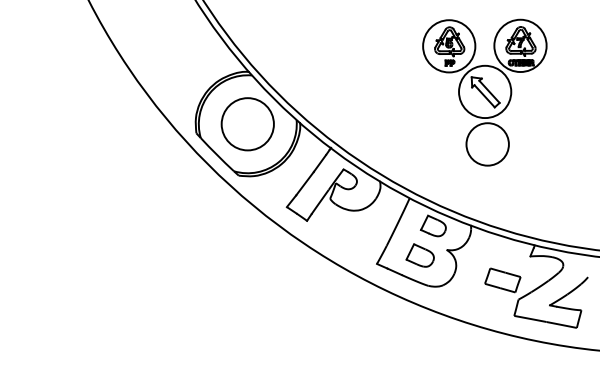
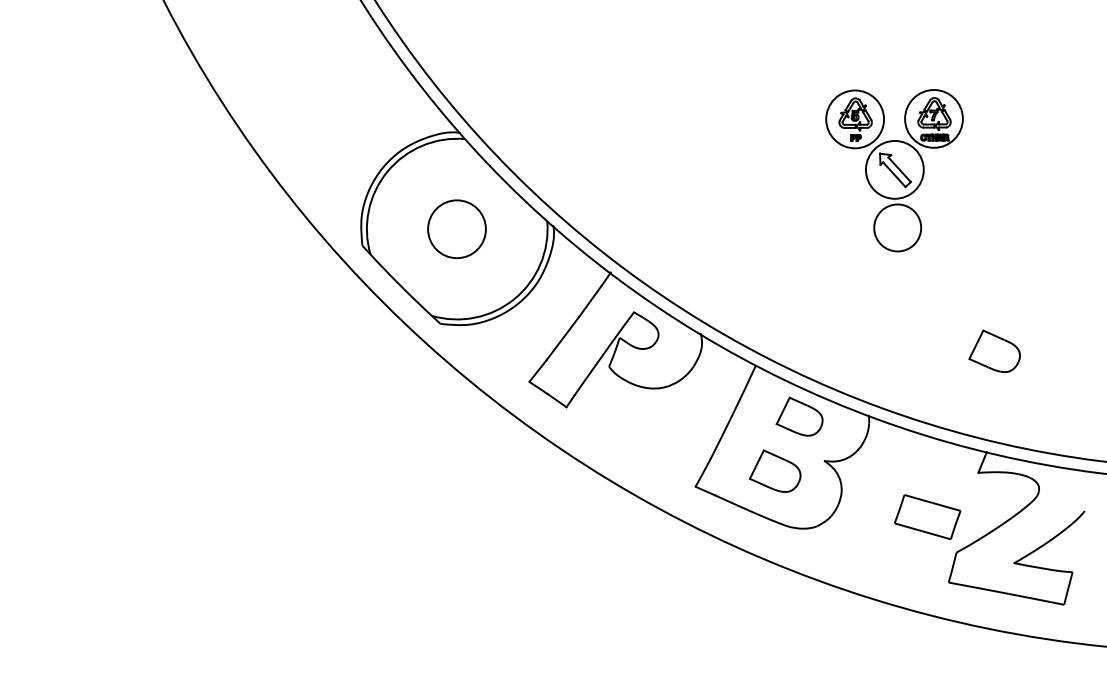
part: (484, 92) -> (893, 170), size x0.6
circle: (247, 124) -> (456, 229), size x0.6
part: (538, 190) -> (993, 351), added

